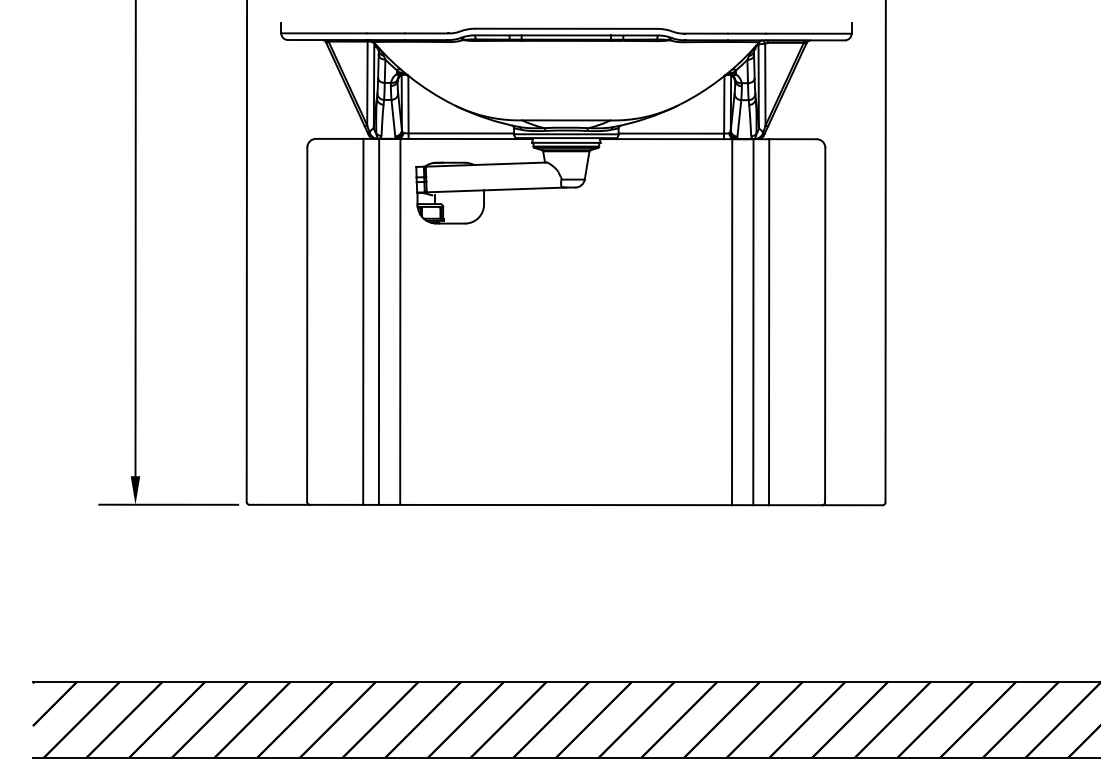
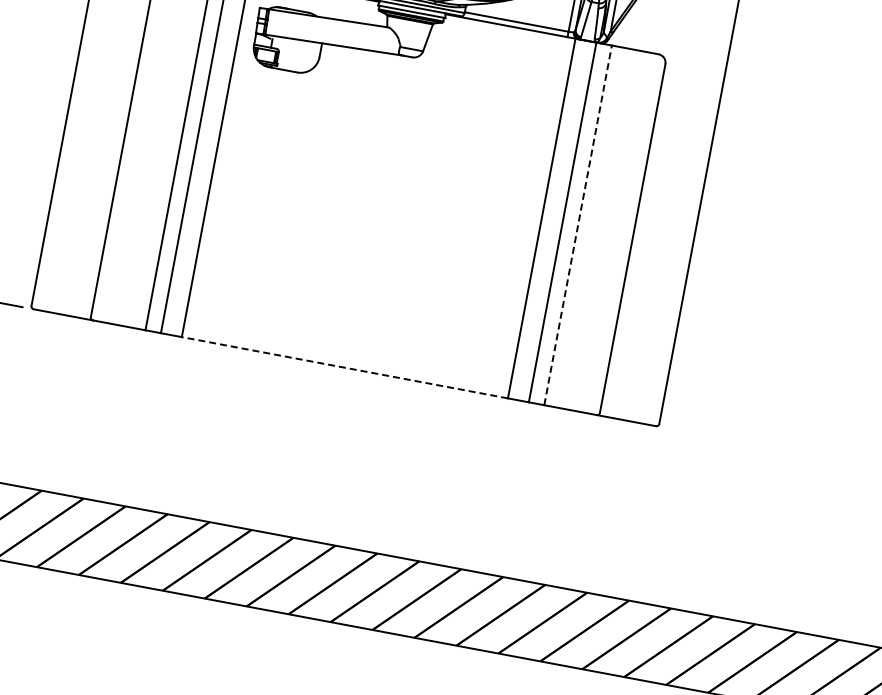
line: (769, 322) -> (578, 225), solid -> dashed
line: (566, 505) -> (345, 368), solid -> dashed

